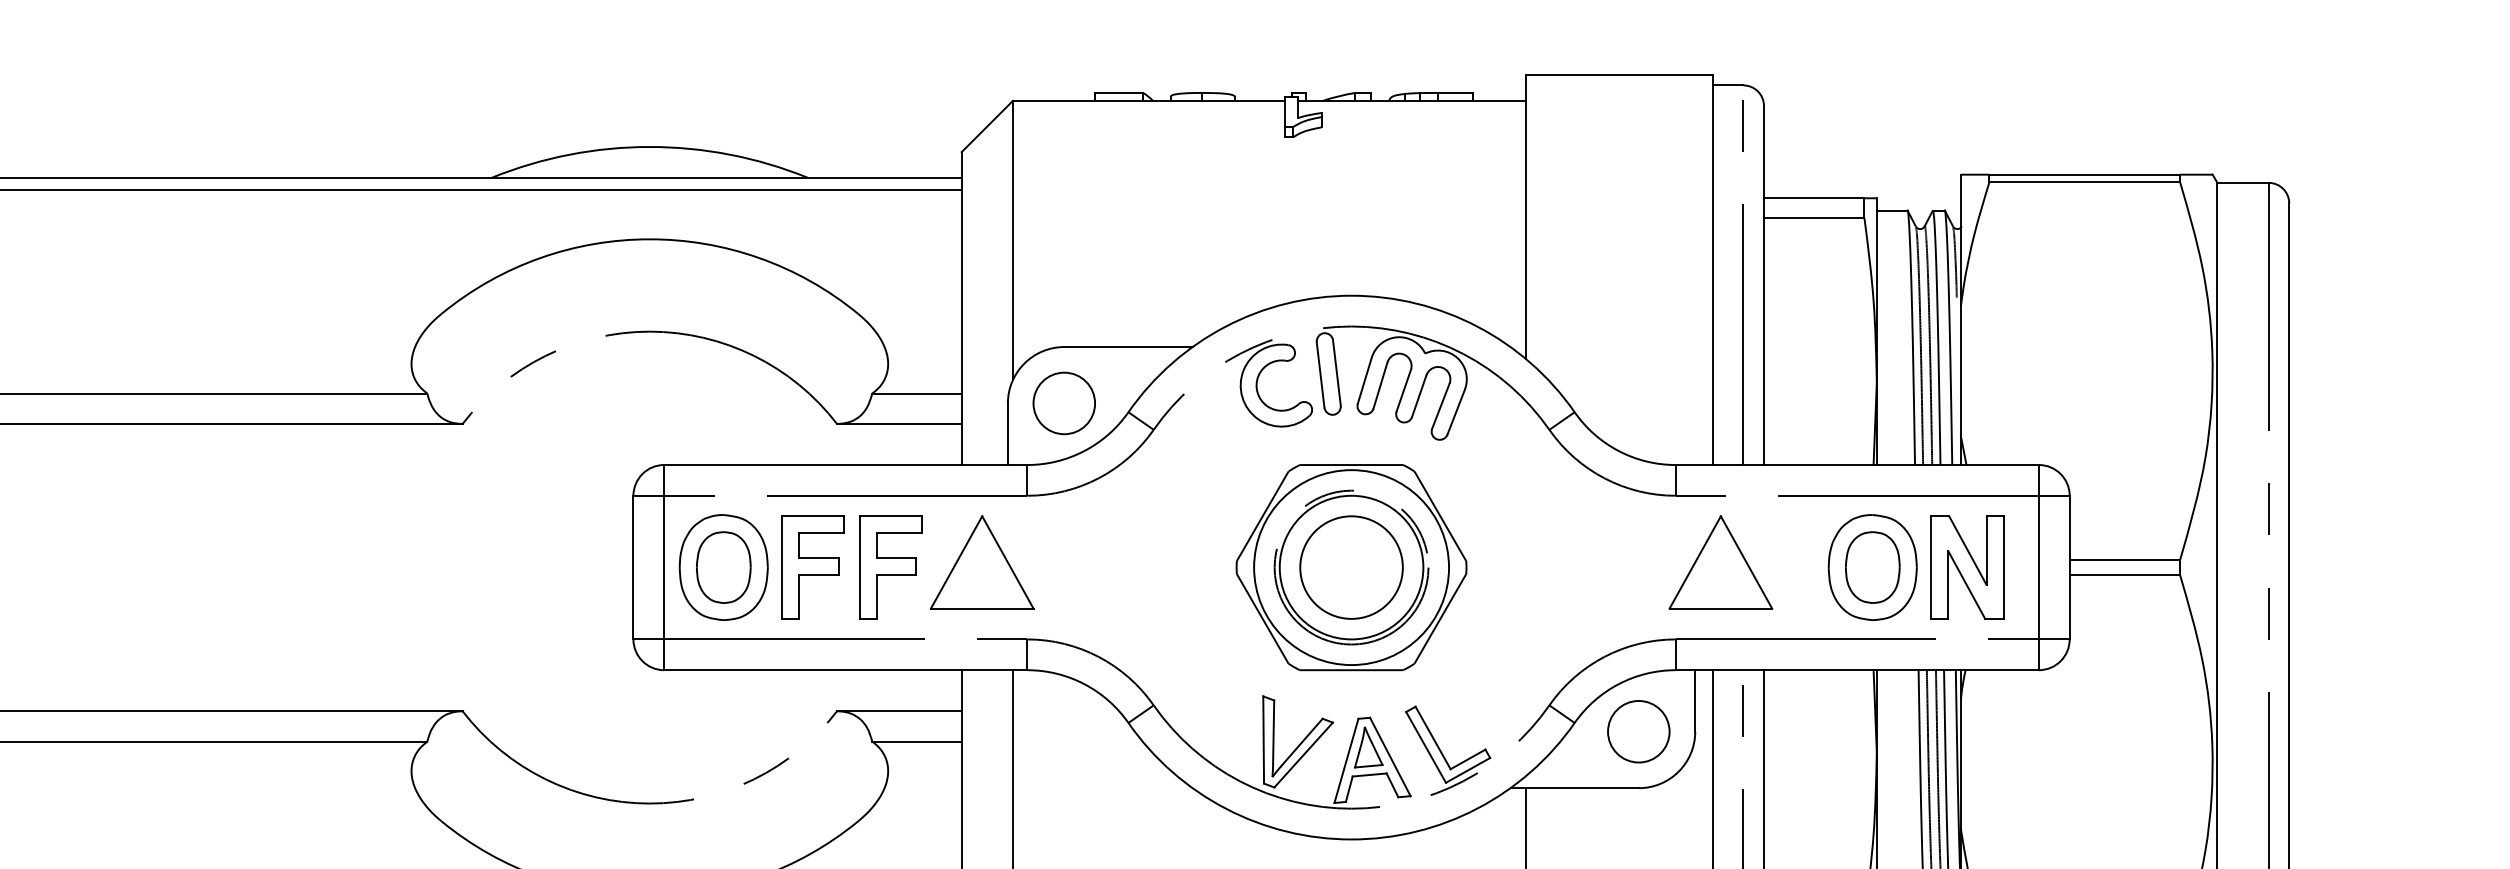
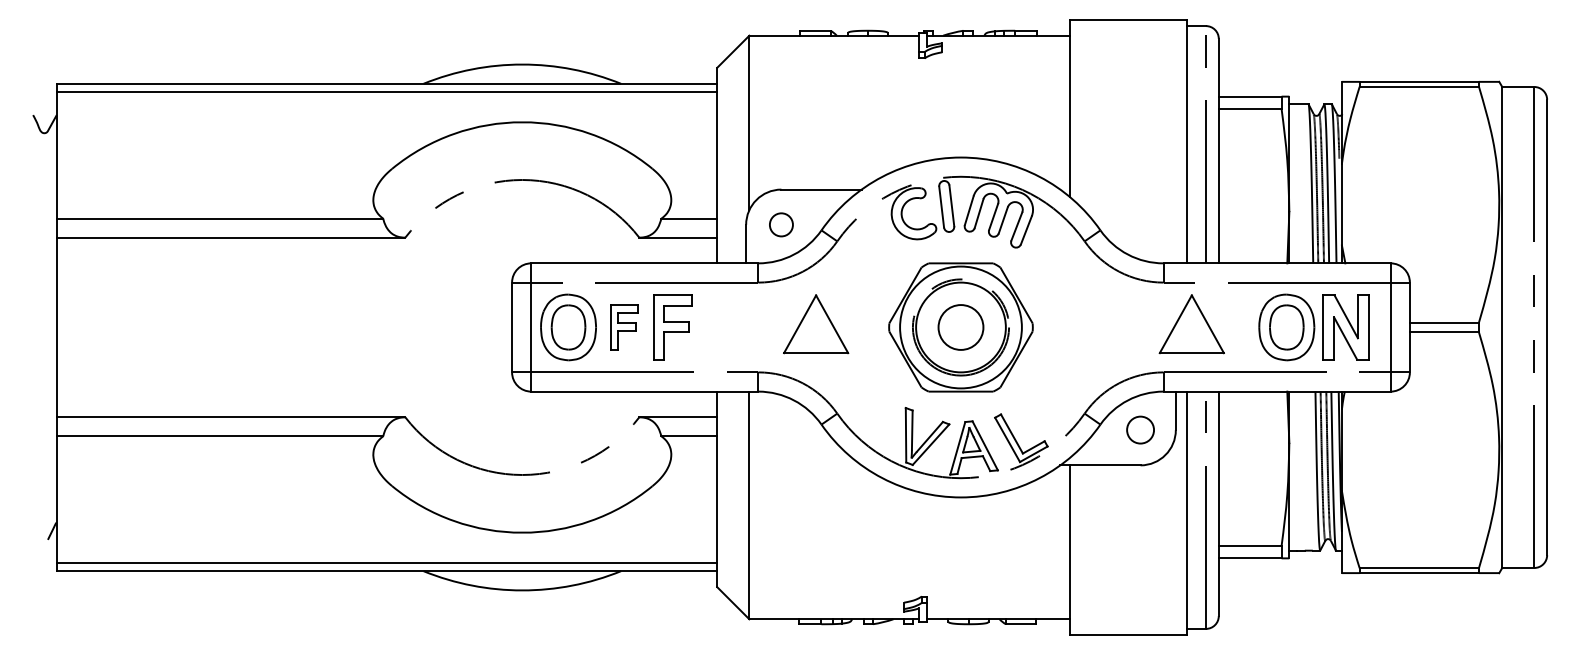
circle: (1064, 402) -> (781, 224), size x0.6
part: (982, 562) -> (816, 324), moved
part: (813, 567) -> (624, 327), size x0.7
circle: (1350, 567) -> (960, 327), size x0.7
circle: (1638, 730) -> (1140, 429), size x0.7

